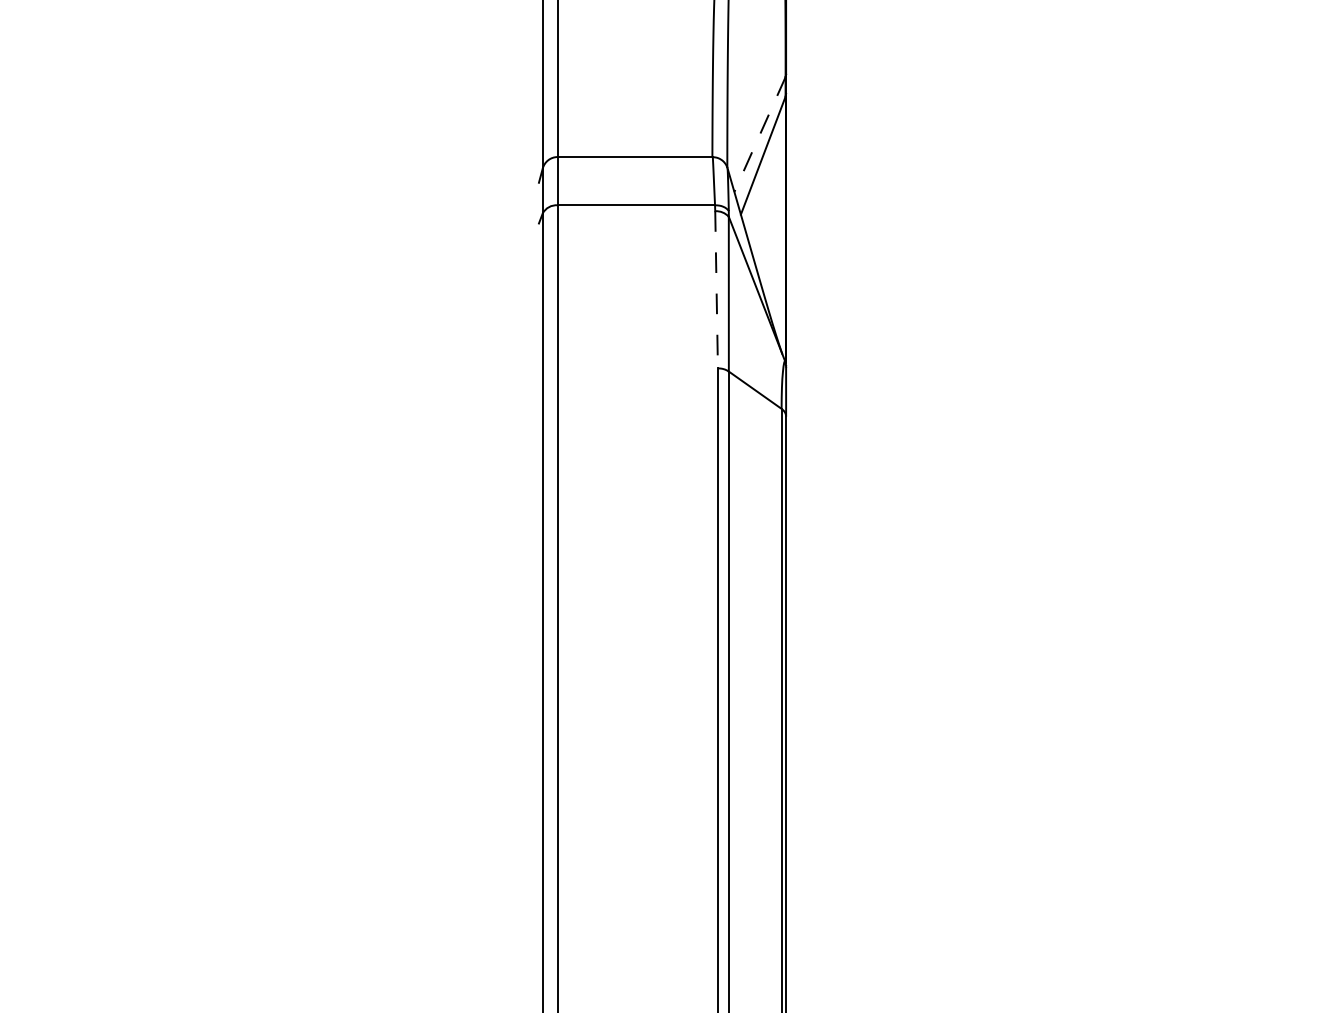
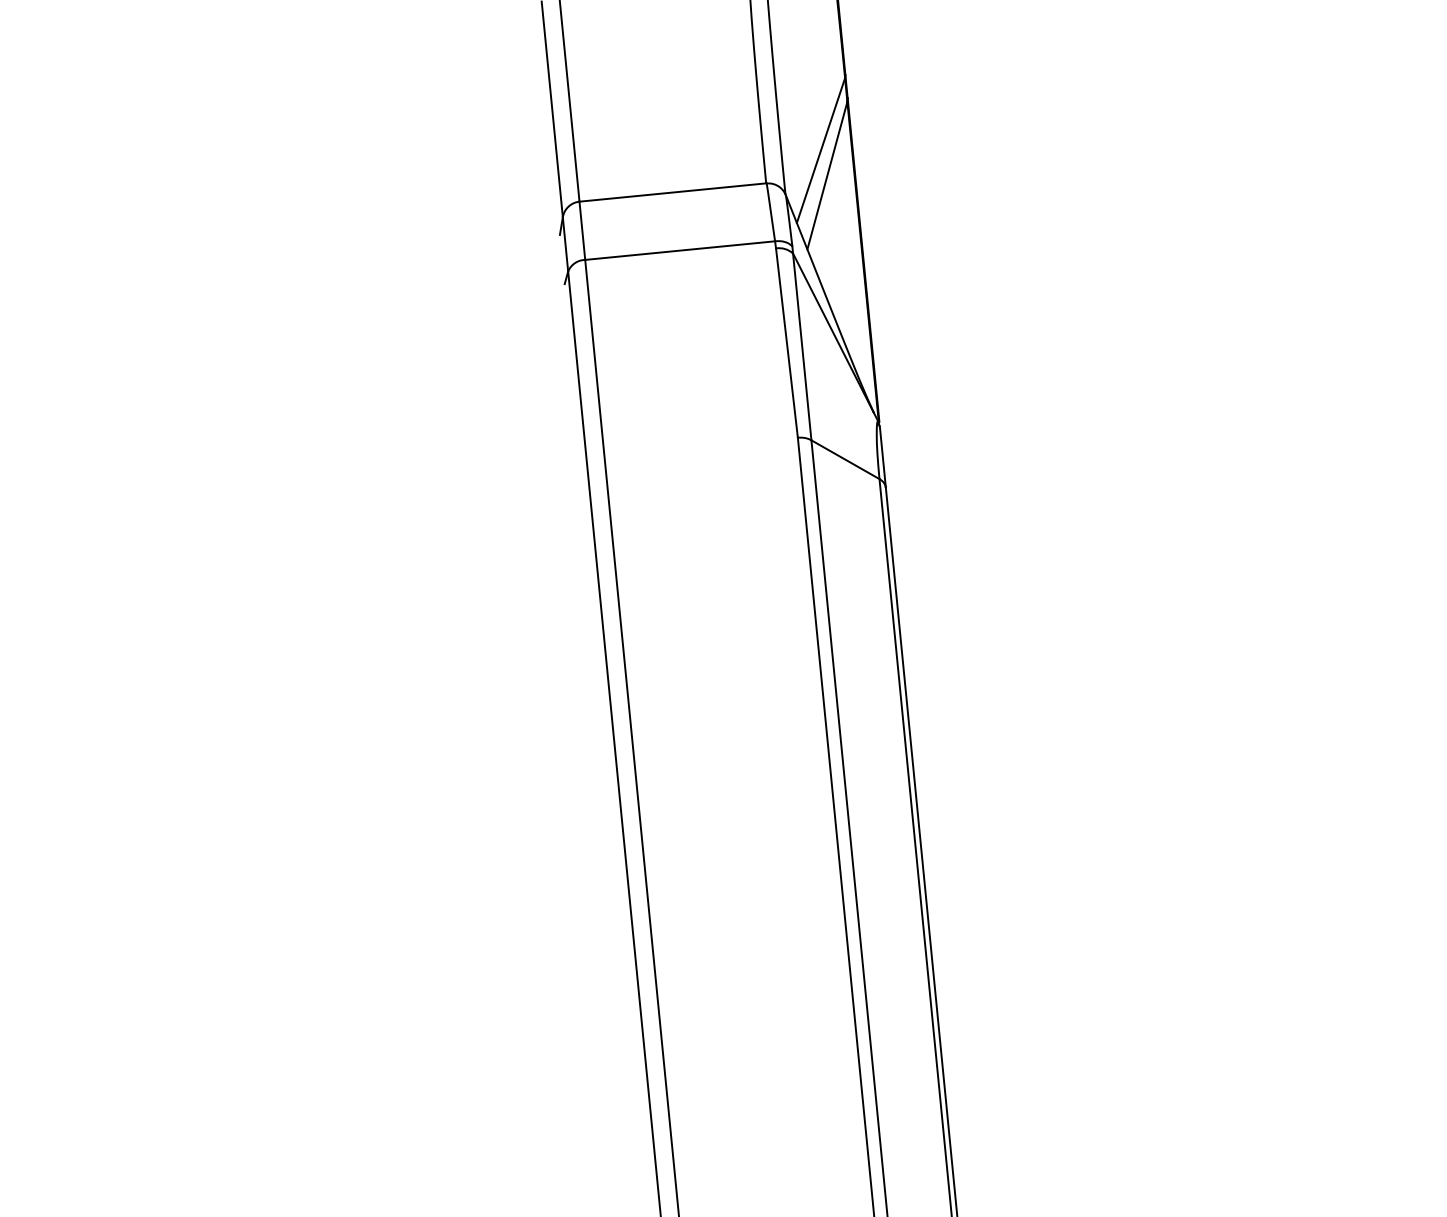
line: (760, 134) -> (821, 150), dashed -> solid
line: (716, 289) -> (786, 342), dashed -> solid

